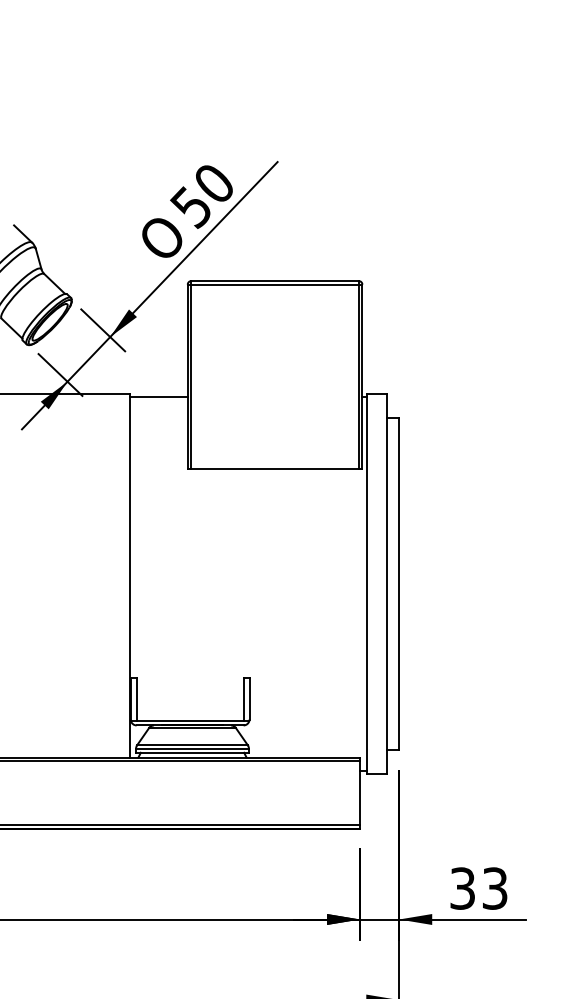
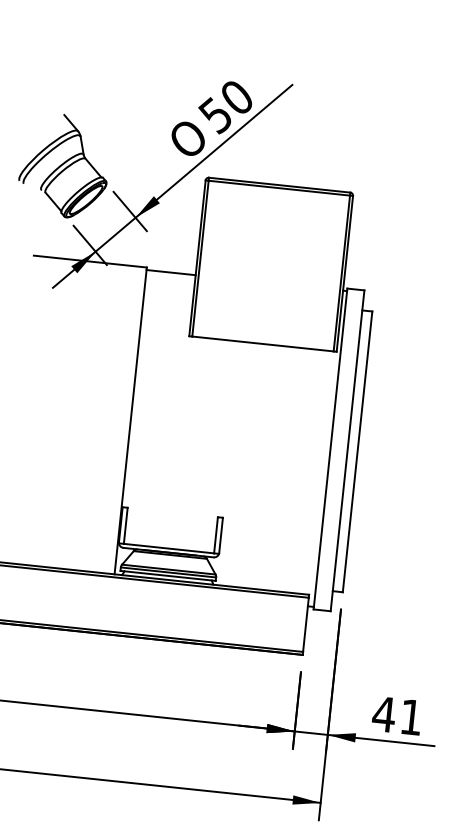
text: (478, 888) -> (397, 715), 33 -> 41

